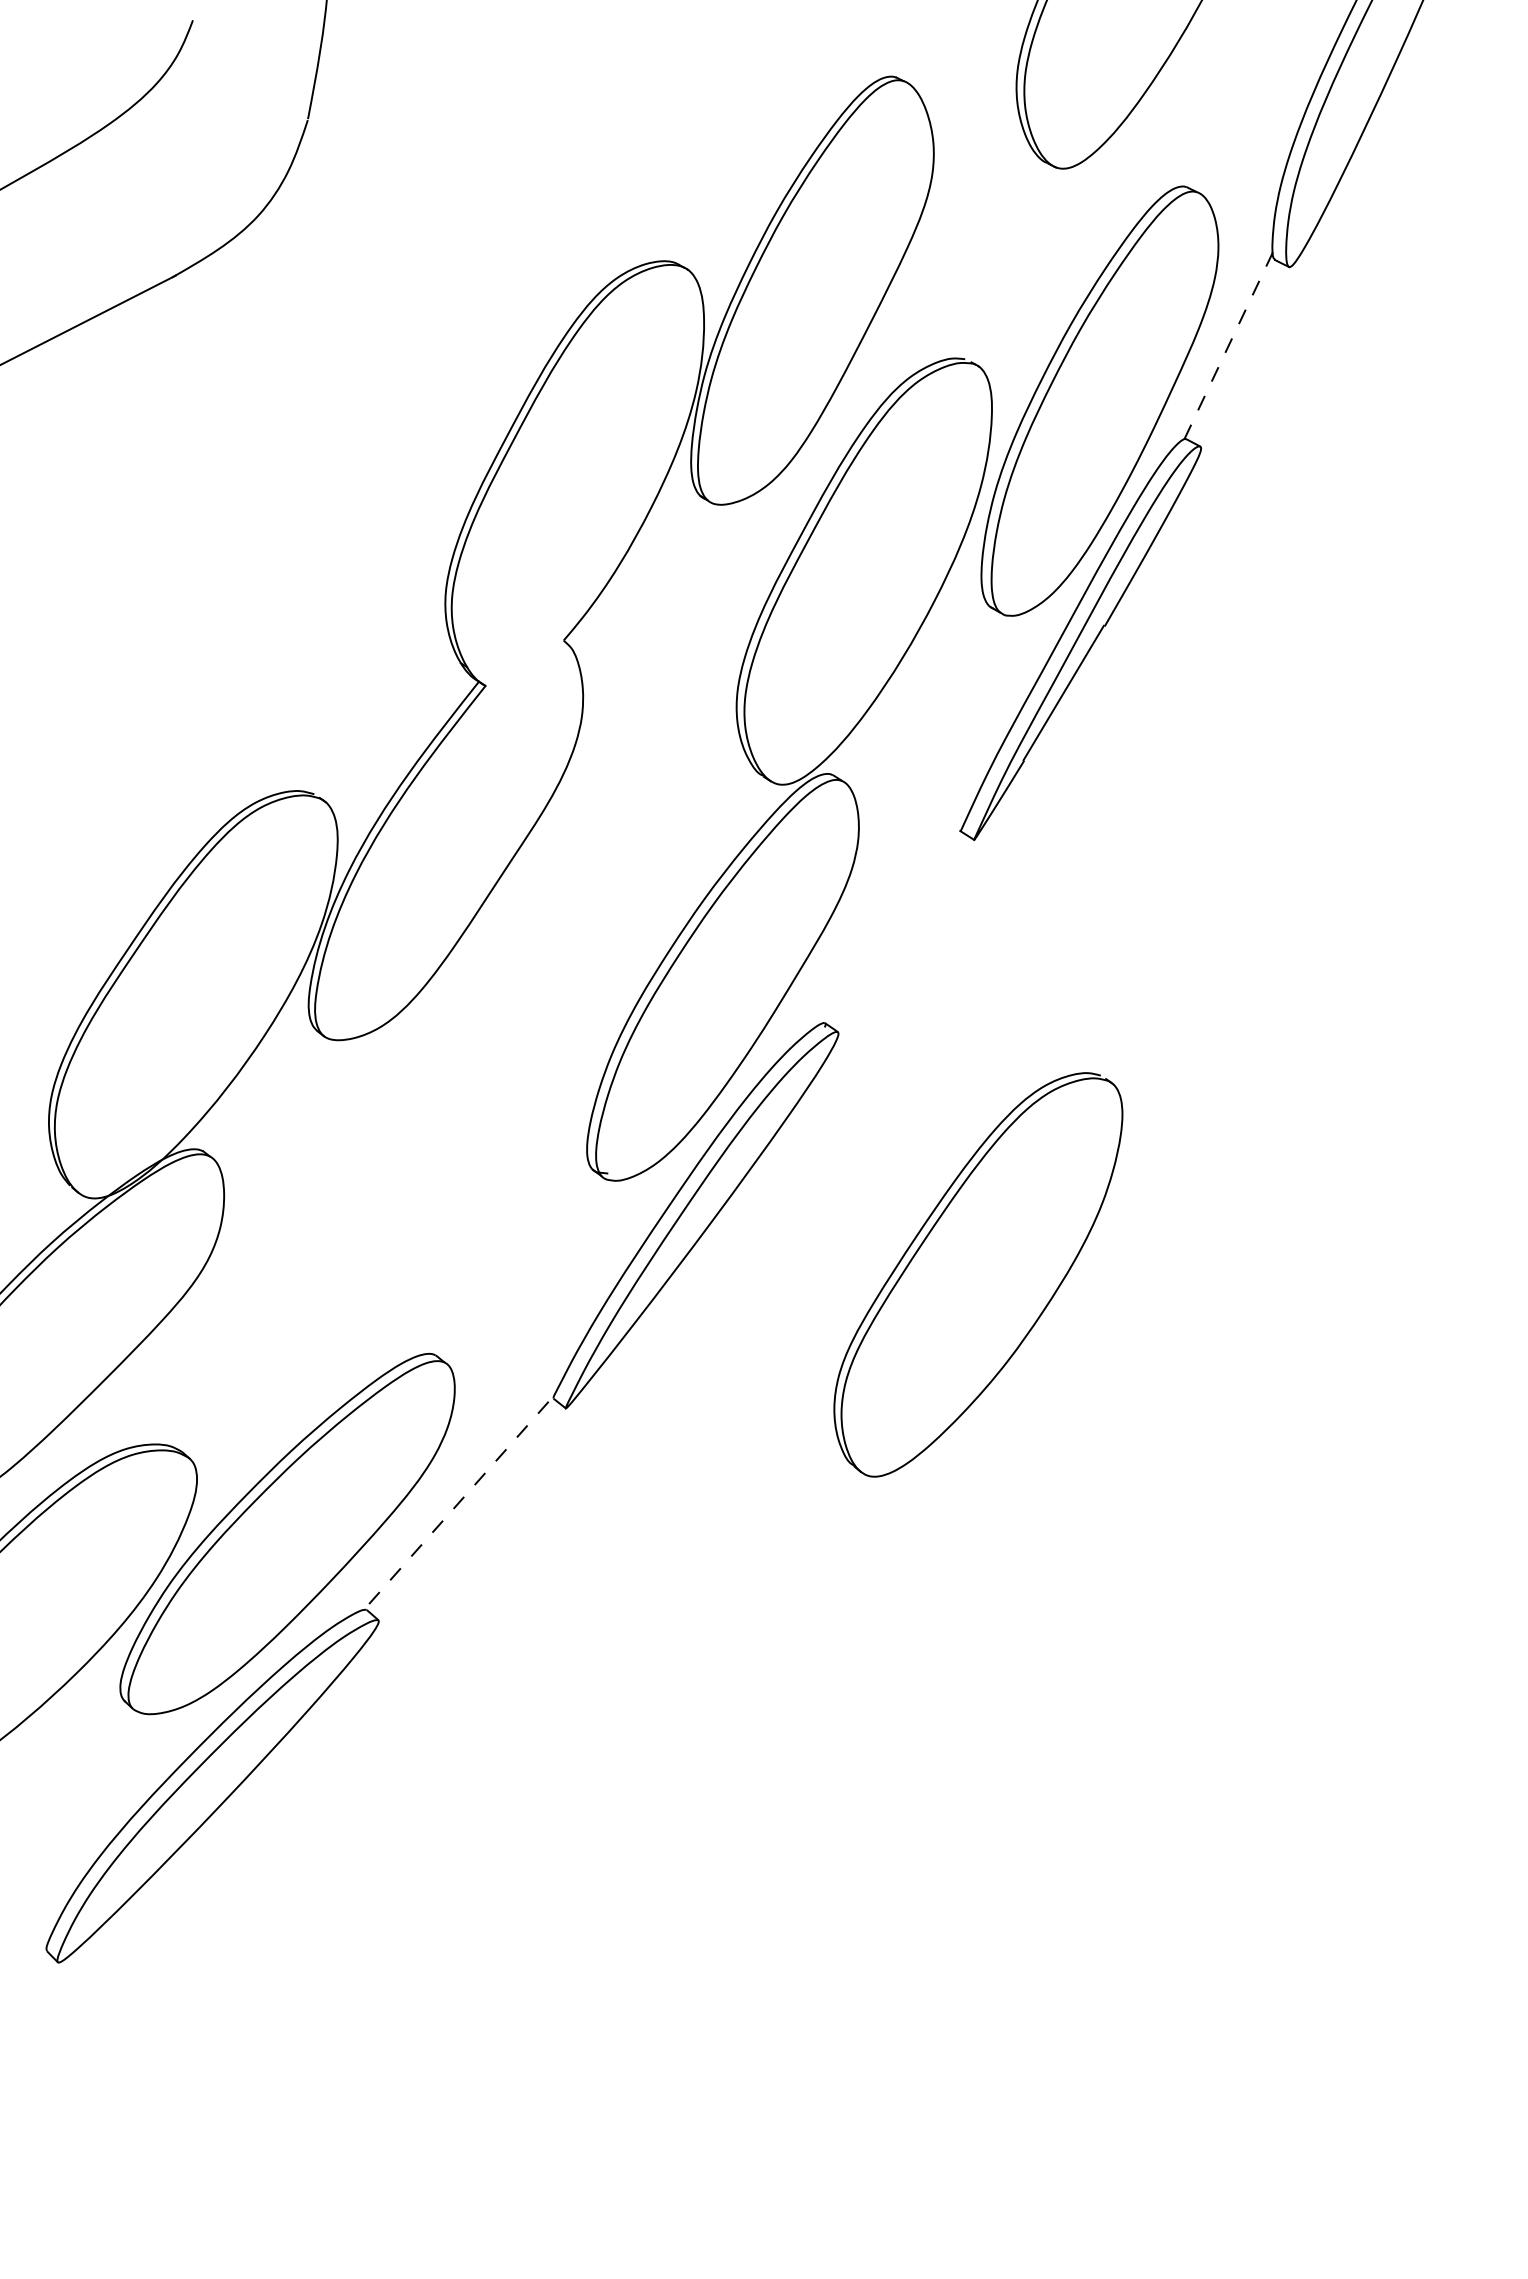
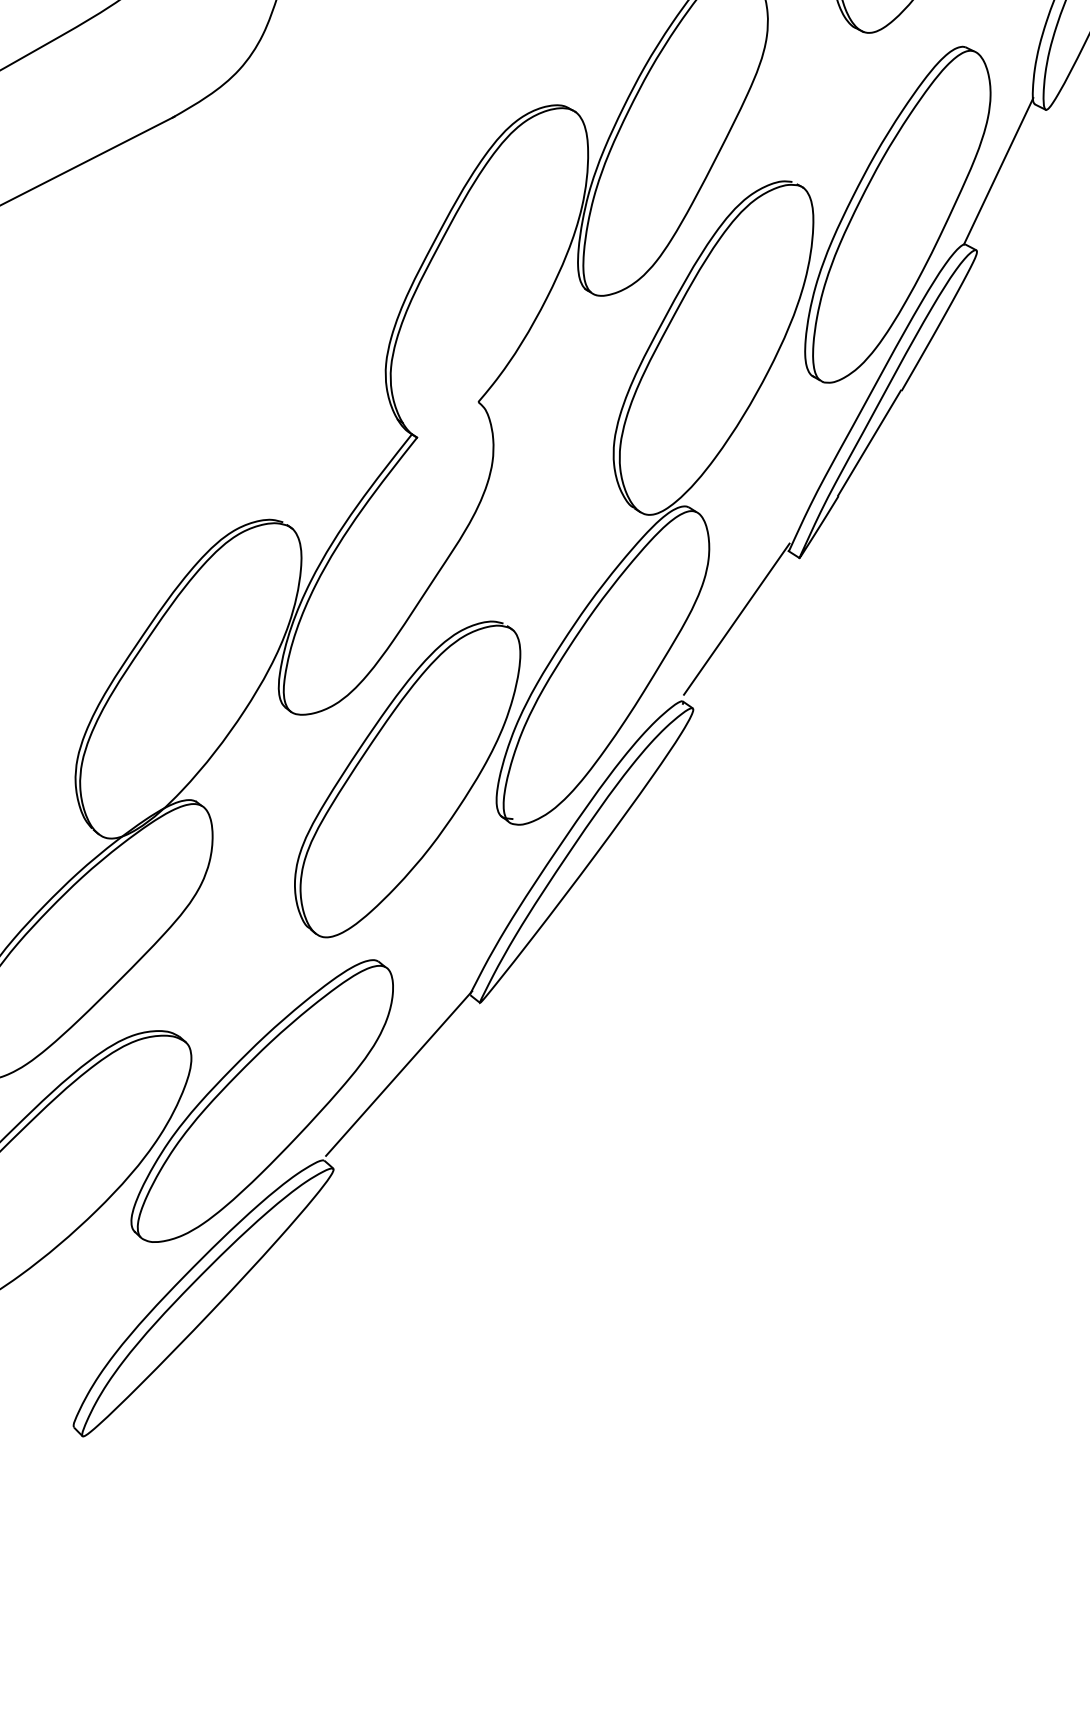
line: (1228, 345) -> (998, 171), dashed -> solid
line: (893, 917) -> (736, 618), added
part: (978, 1274) -> (407, 779), moved
line: (462, 1498) -> (399, 1073), dashed -> solid

